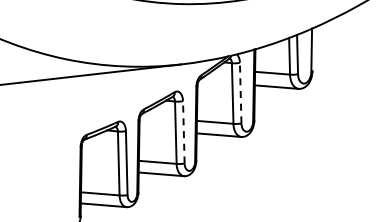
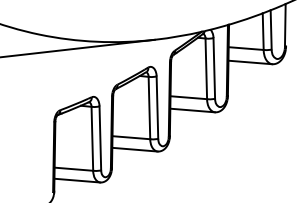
line: (240, 92) -> (214, 67), dashed -> solid
line: (183, 131) -> (157, 106), dashed -> solid

